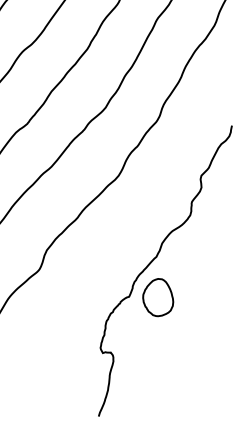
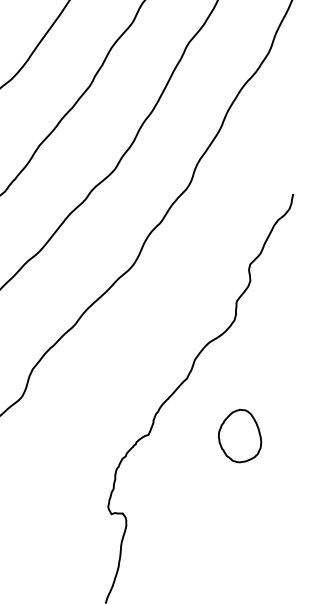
part: (158, 297) -> (240, 435), moved

